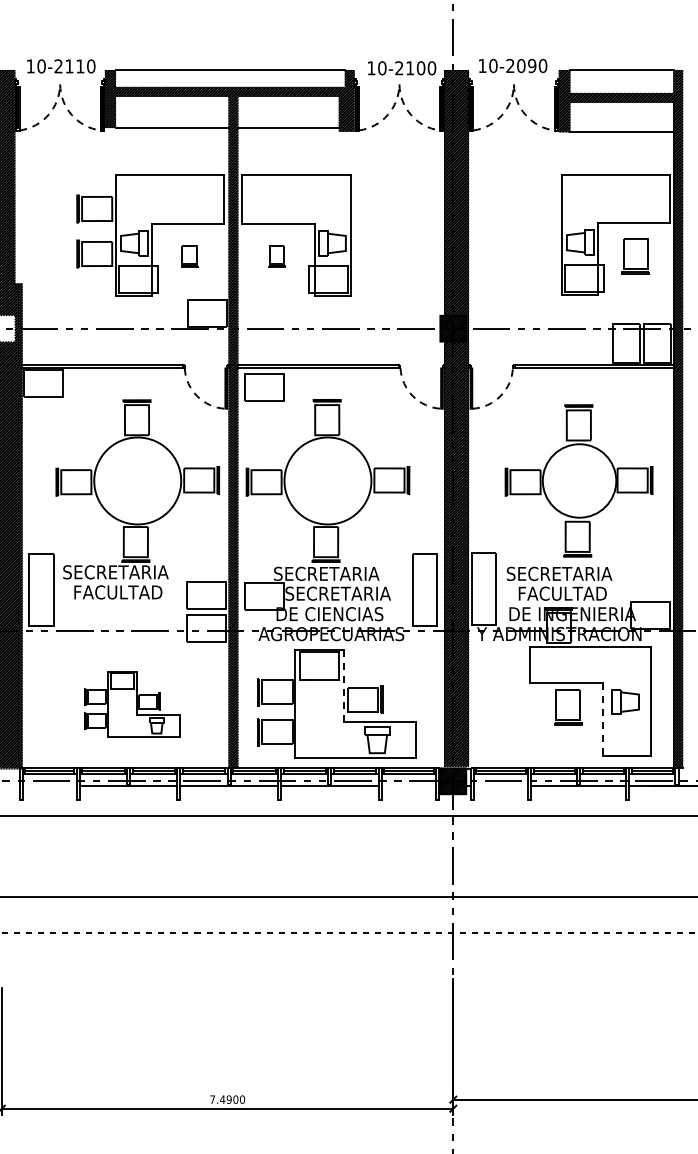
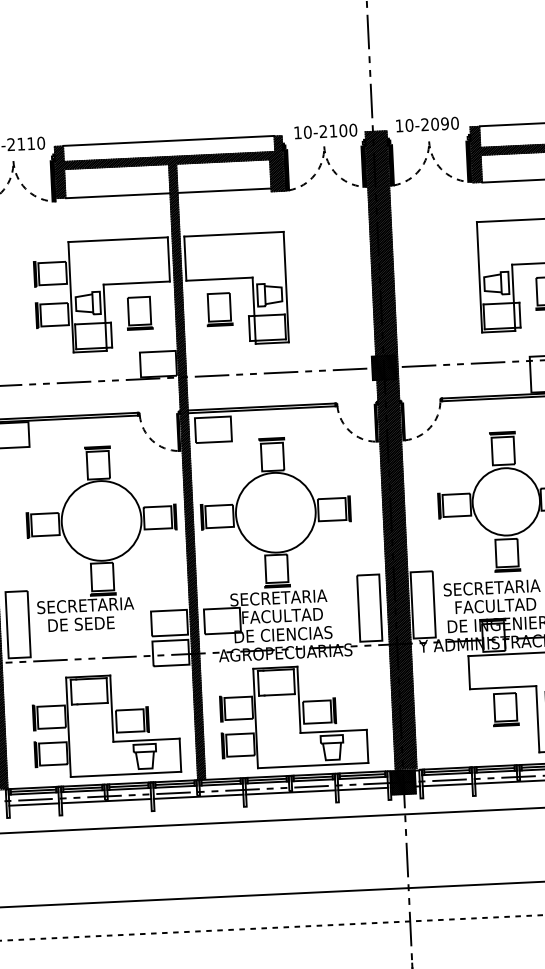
part: (189, 256) -> (139, 313), size x1.67
part: (276, 256) -> (219, 309), size x1.67
text: (119, 592) -> (89, 623), FACULTAD -> DE SEDE
text: (337, 593) -> (289, 615), SECRETARIA -> FACULTAD
line: (343, 685) -> (298, 699), dashed -> solid
part: (132, 703) -> (106, 724), size x1.67
line: (602, 719) -> (537, 719), dashed -> solid
line: (49, 786) -> (33, 804), added
line: (408, 786) -> (362, 789), added
line: (500, 786) -> (447, 785), added

